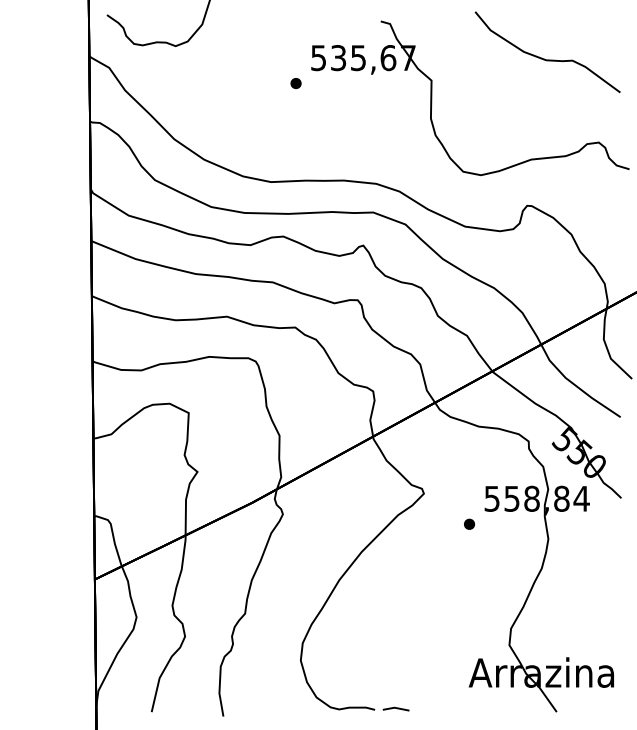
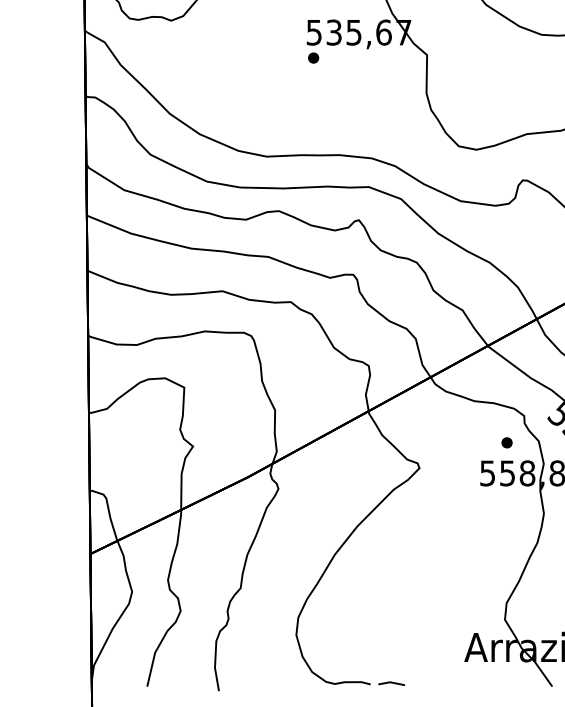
part: (295, 83) -> (313, 58), moved
part: (469, 523) -> (507, 442), moved

